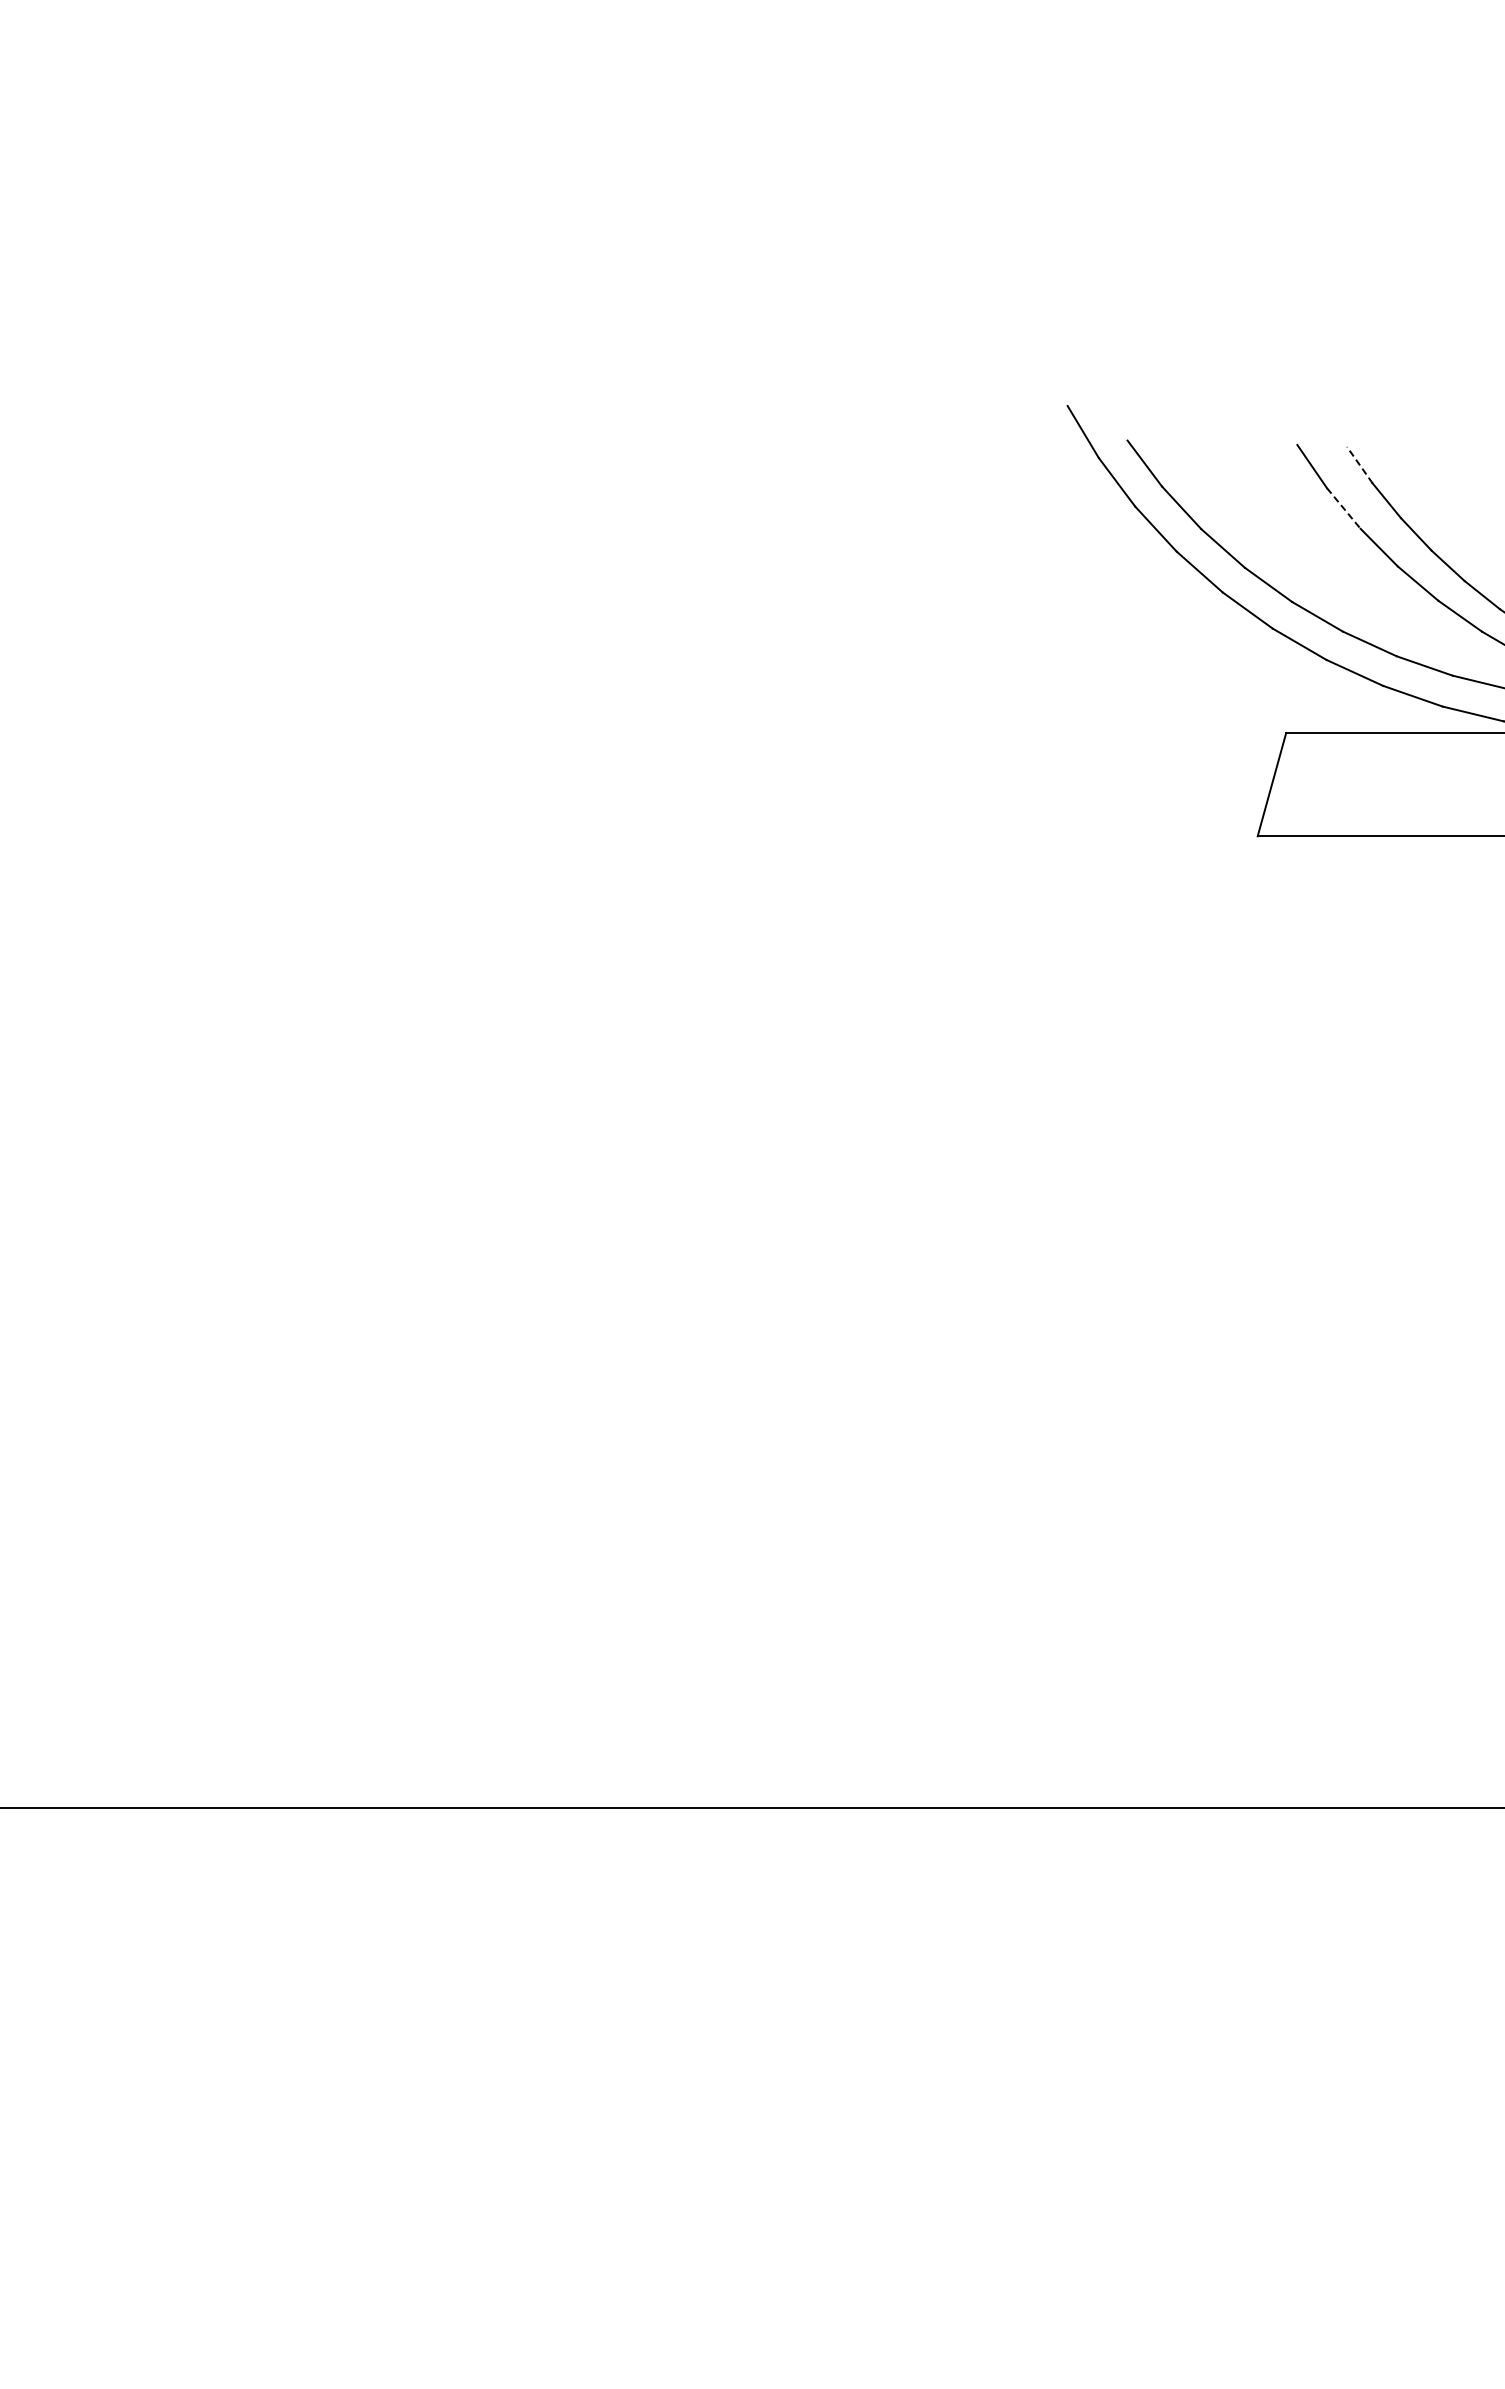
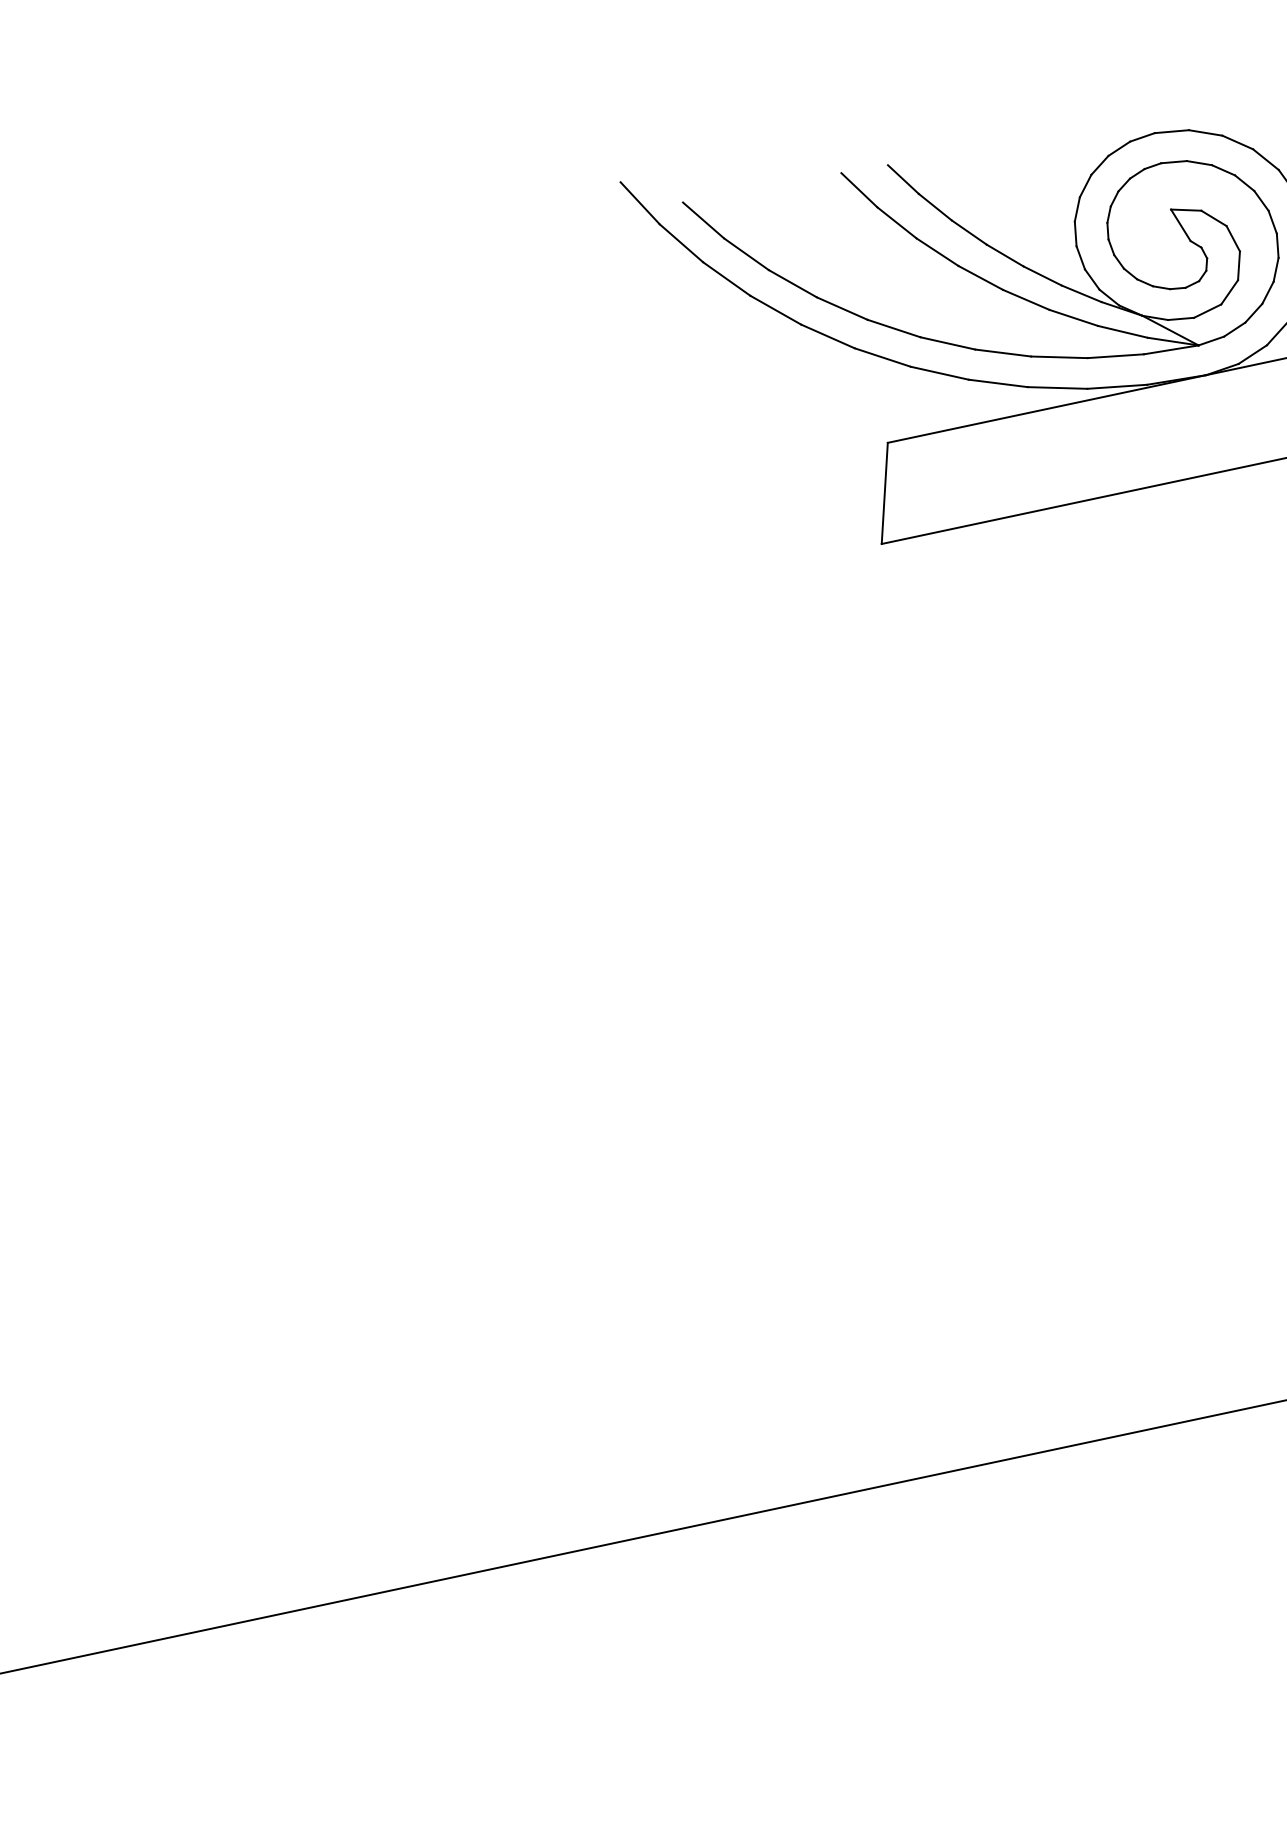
line: (1359, 464) -> (902, 178), dashed -> solid
line: (1344, 508) -> (897, 222), dashed -> solid

